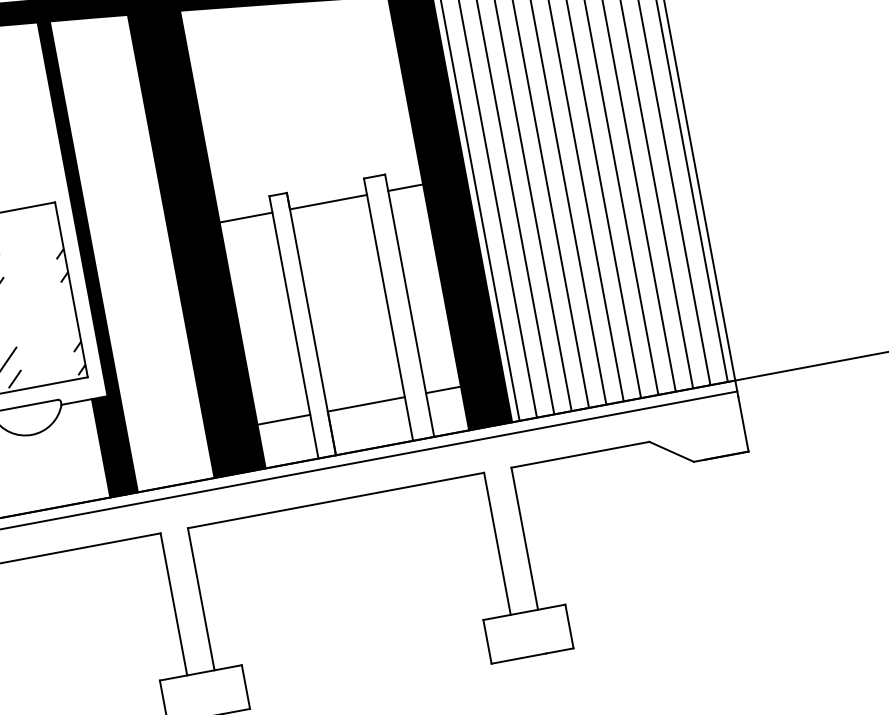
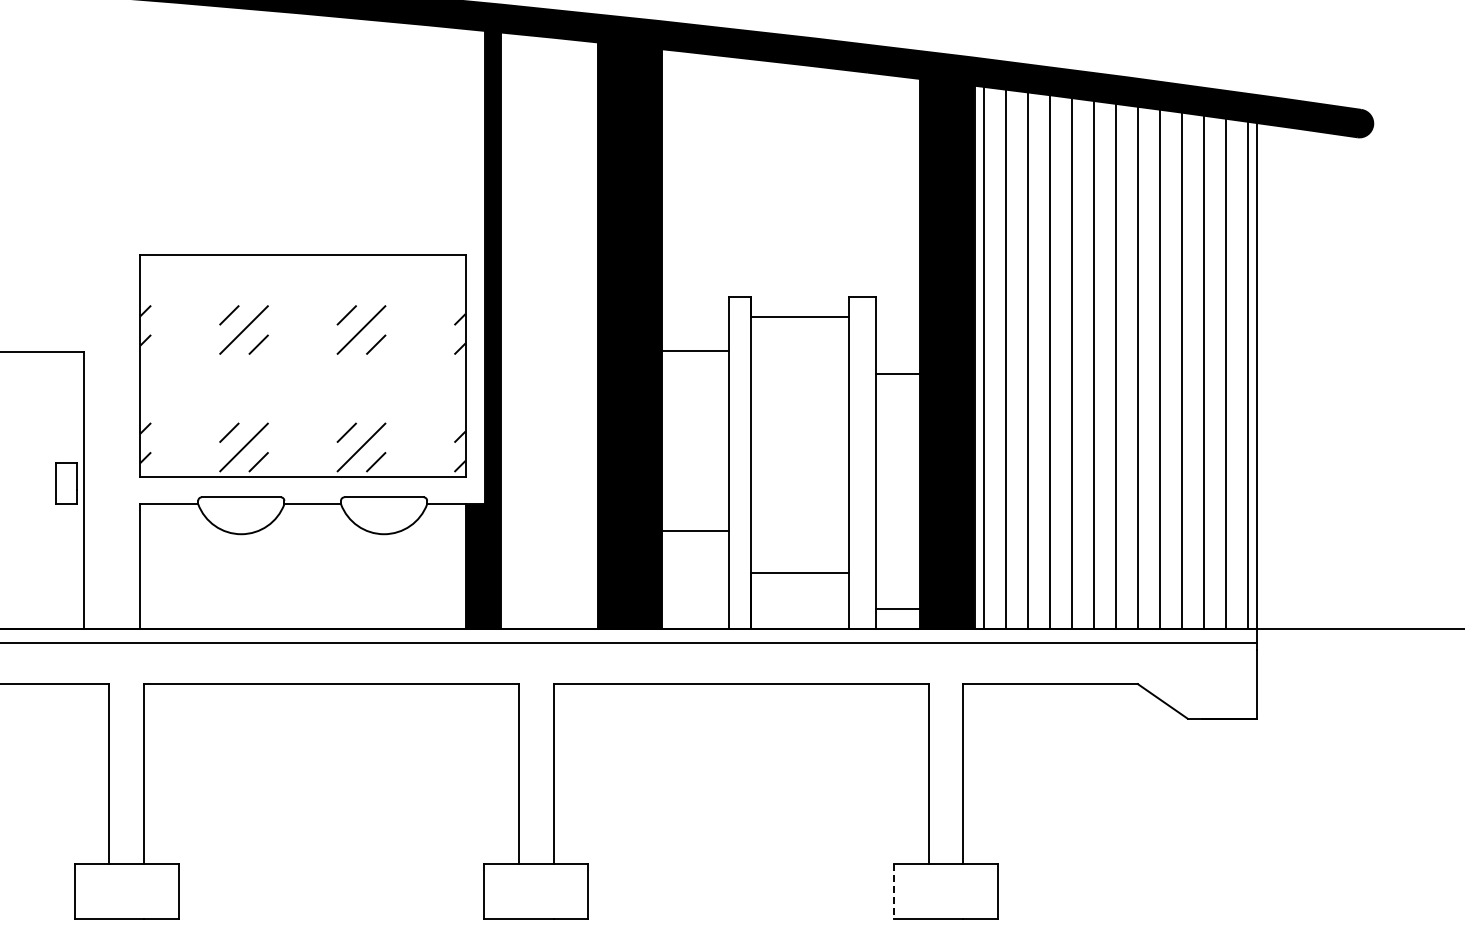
line: (405, 187) -> (897, 374), moved
line: (245, 217) -> (695, 351), moved
line: (443, 390) -> (897, 609), moved
line: (283, 419) -> (695, 531), moved
line: (487, 641) -> (894, 891), solid -> dashed

